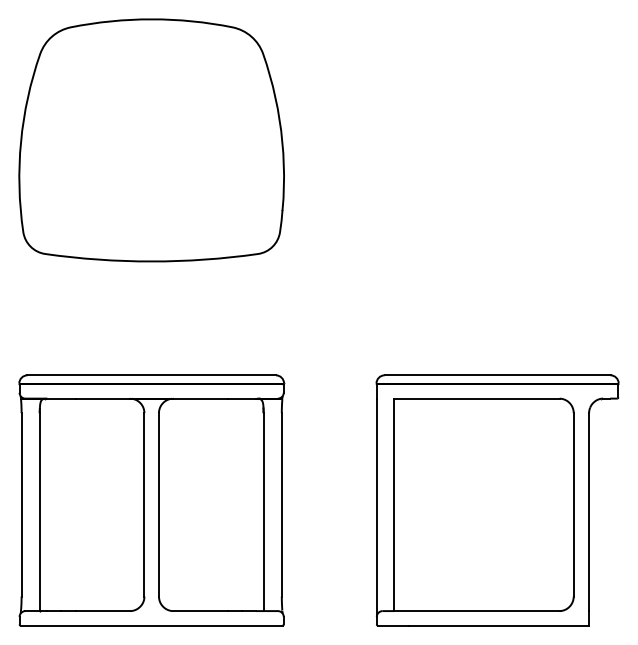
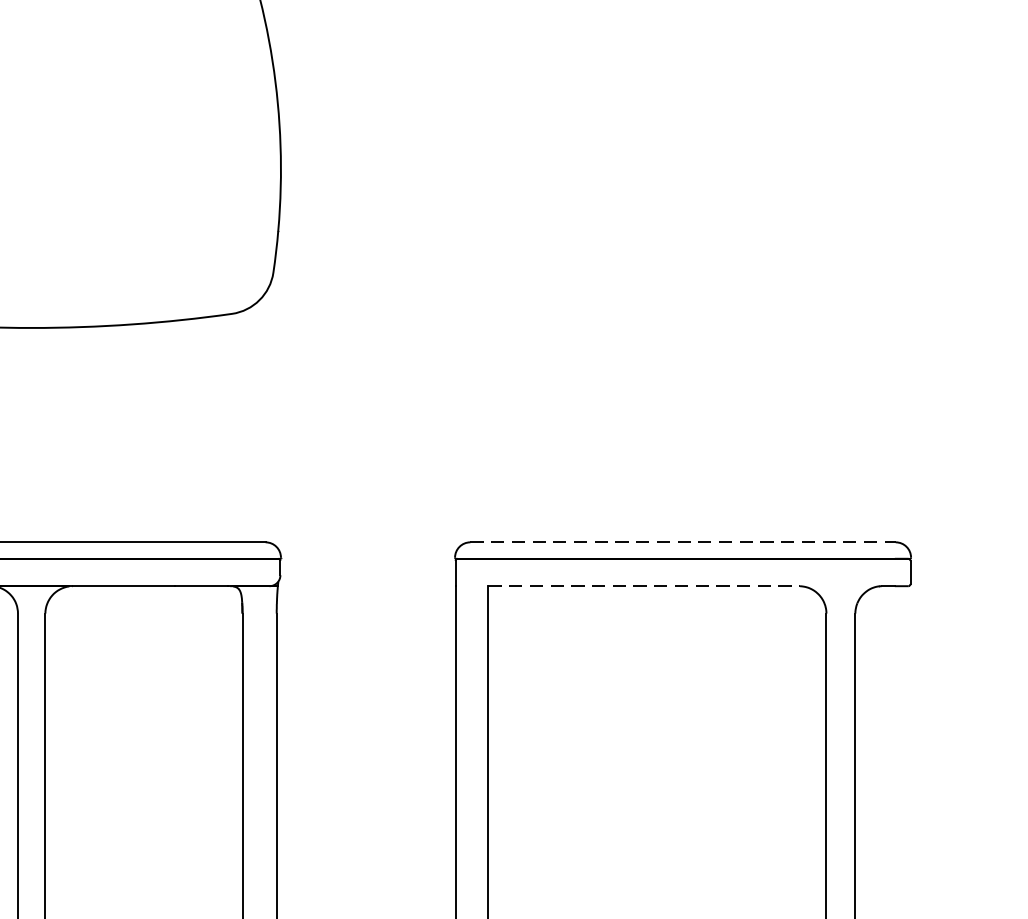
line: (497, 375) -> (682, 542), solid -> dashed
line: (476, 398) -> (643, 585), solid -> dashed

